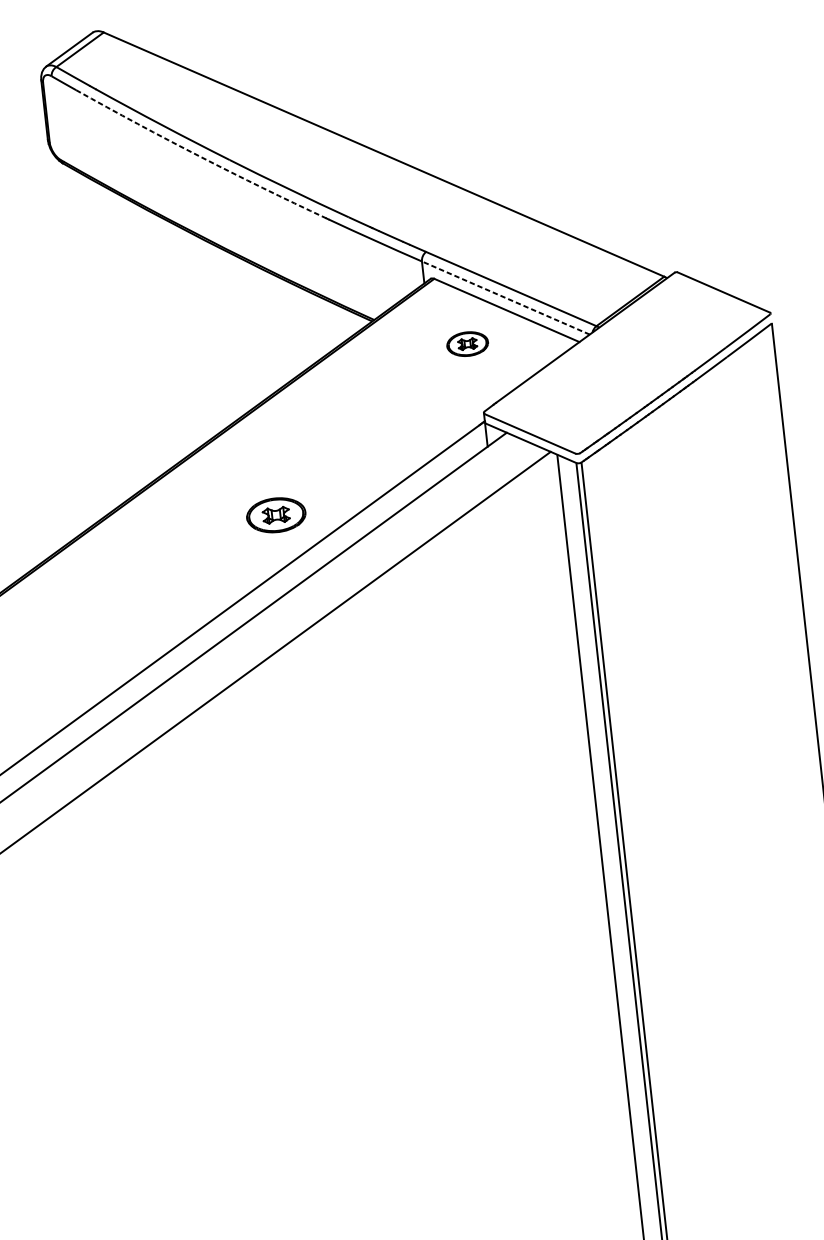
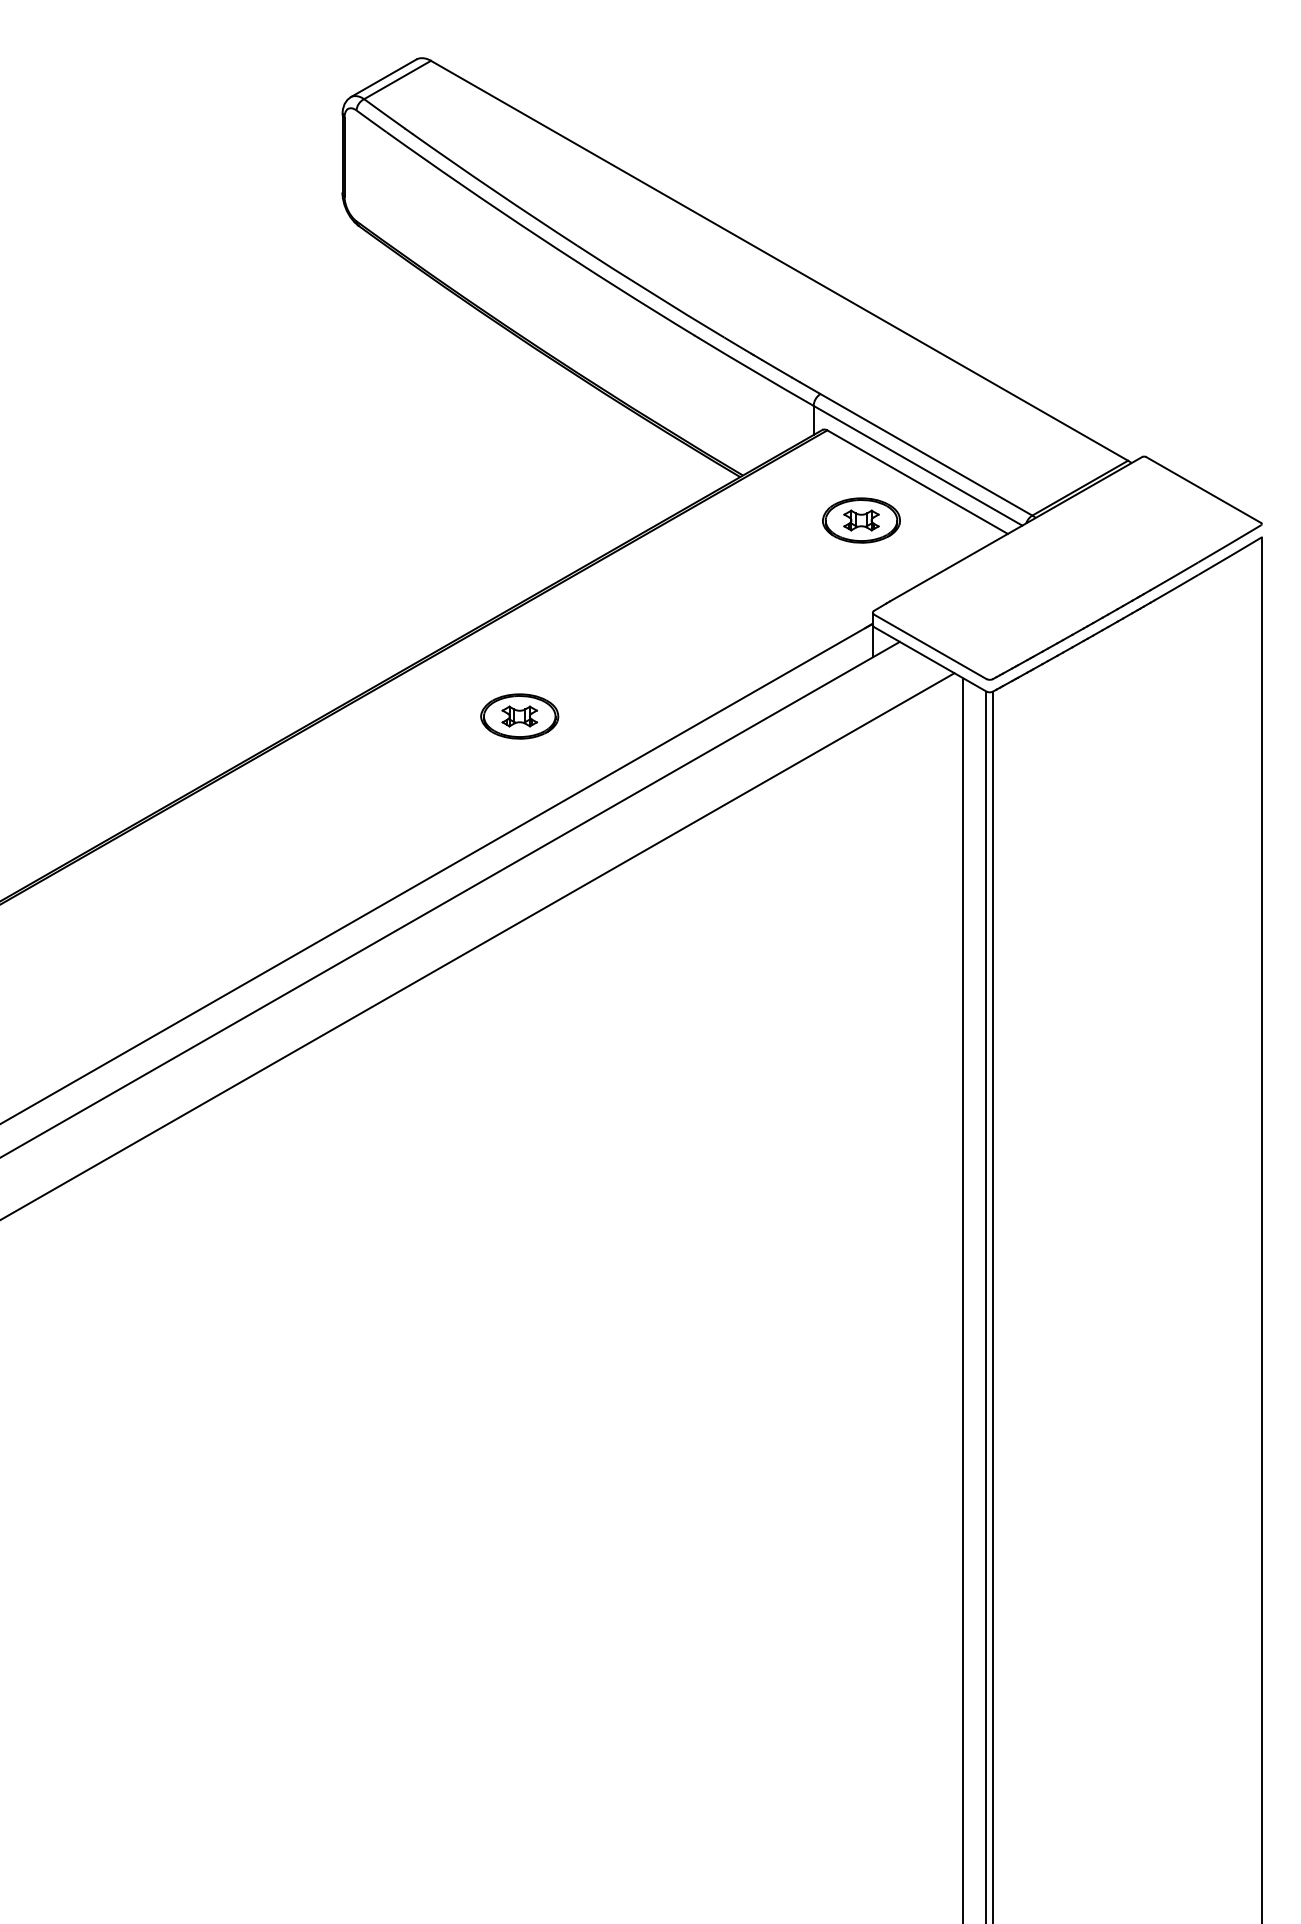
arc: (200, 156) -> (539, 236), dashed -> solid
line: (505, 297) -> (917, 465), dashed -> solid
part: (467, 344) -> (861, 520), size x1.43
part: (276, 515) -> (519, 716), moved

